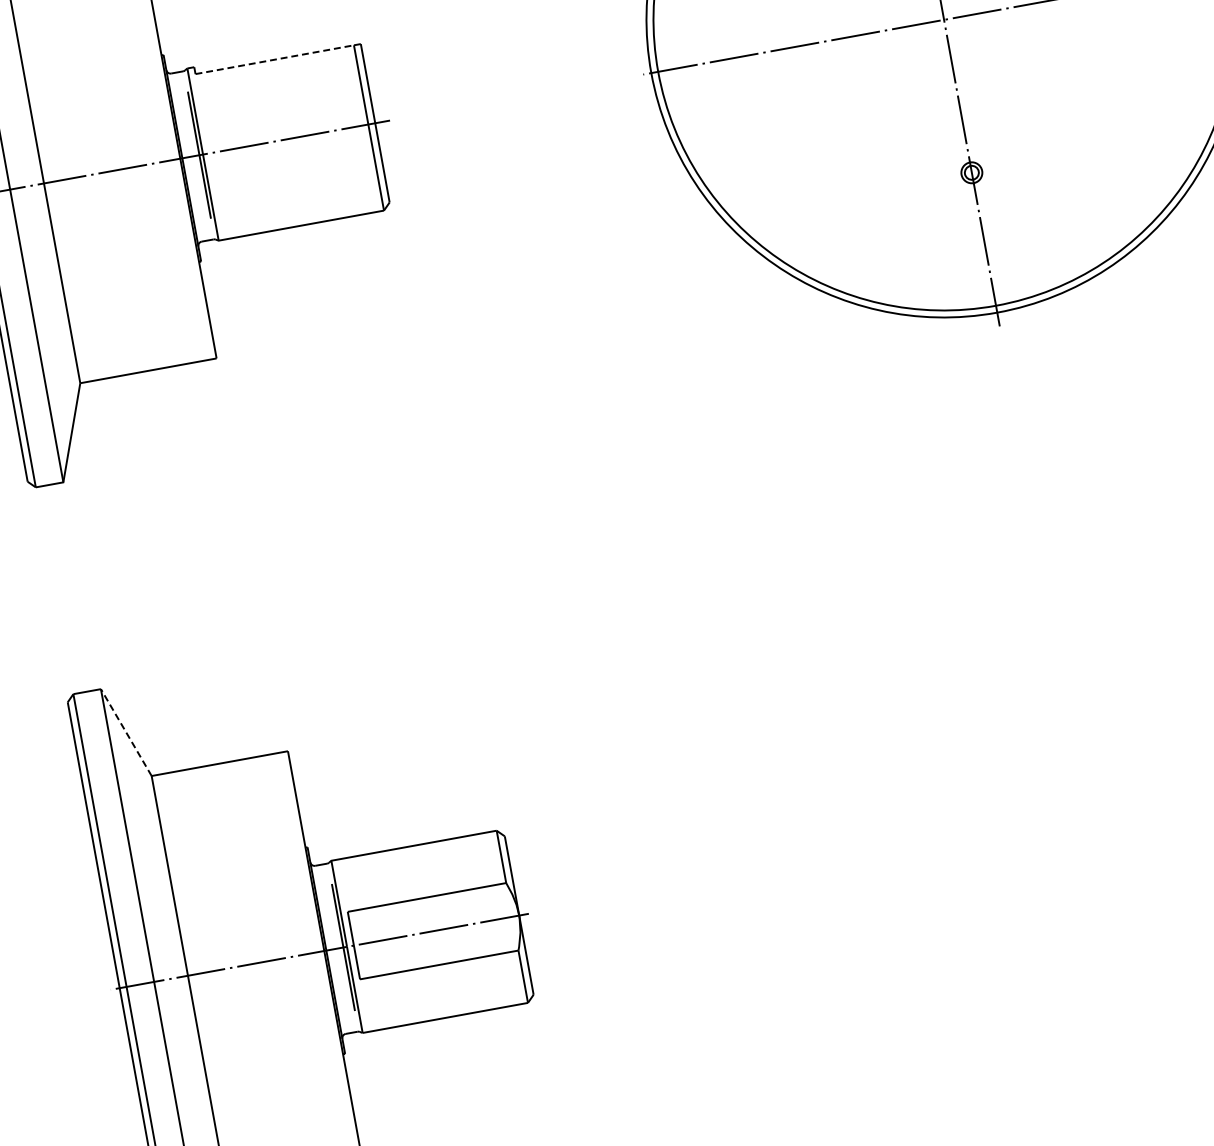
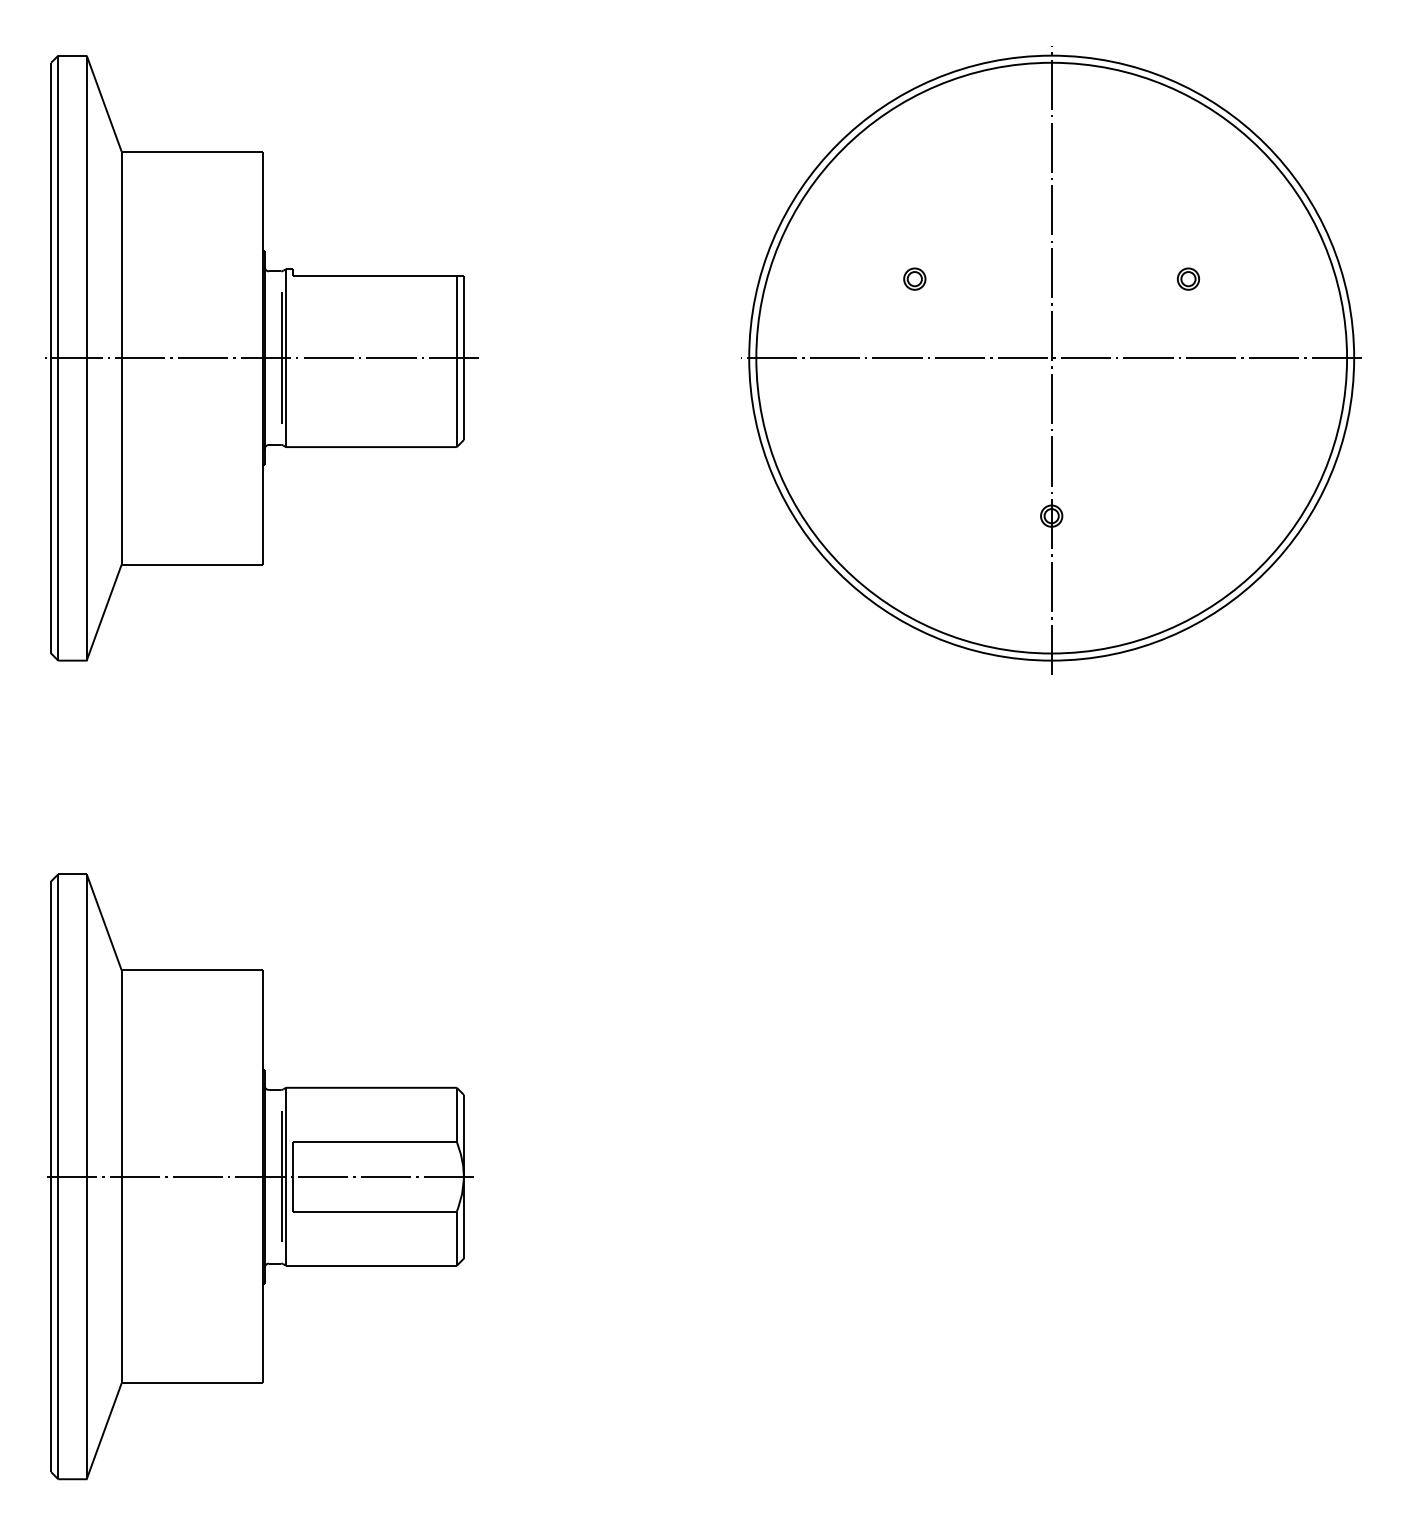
line: (275, 59) -> (375, 276), dashed -> solid
line: (126, 731) -> (104, 921), dashed -> solid

